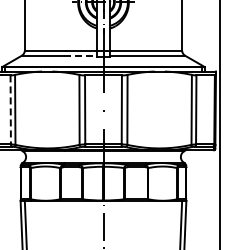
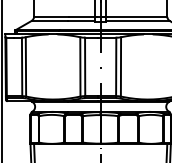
line: (81, 55) -> (82, 20), dashed -> solid
line: (10, 110) -> (21, 67), dashed -> solid

